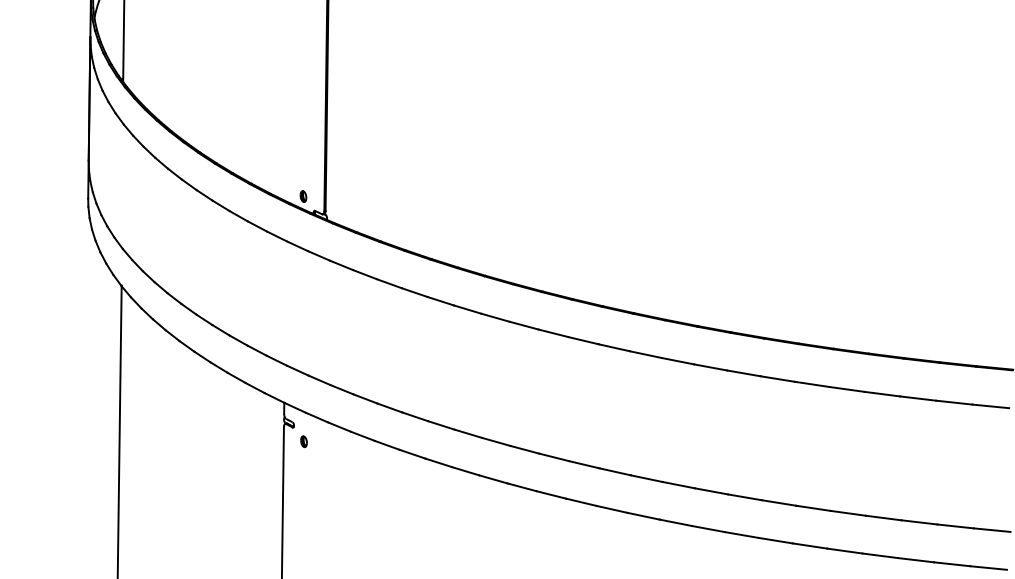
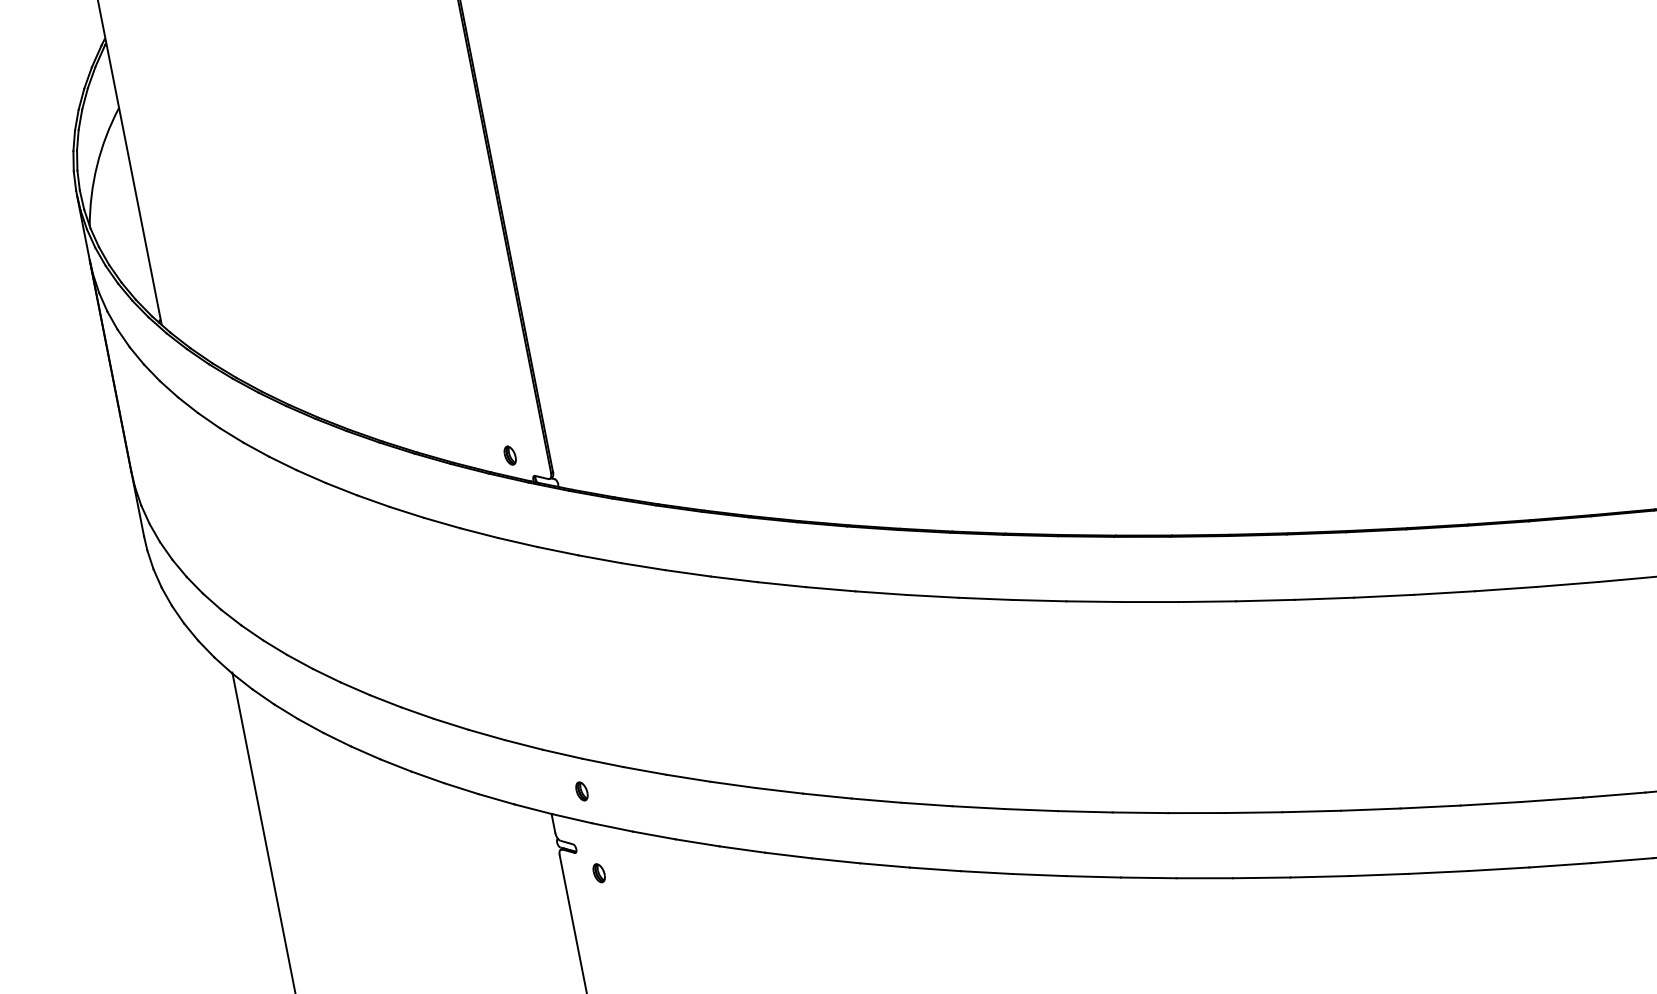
part: (303, 393) -> (580, 791), added

